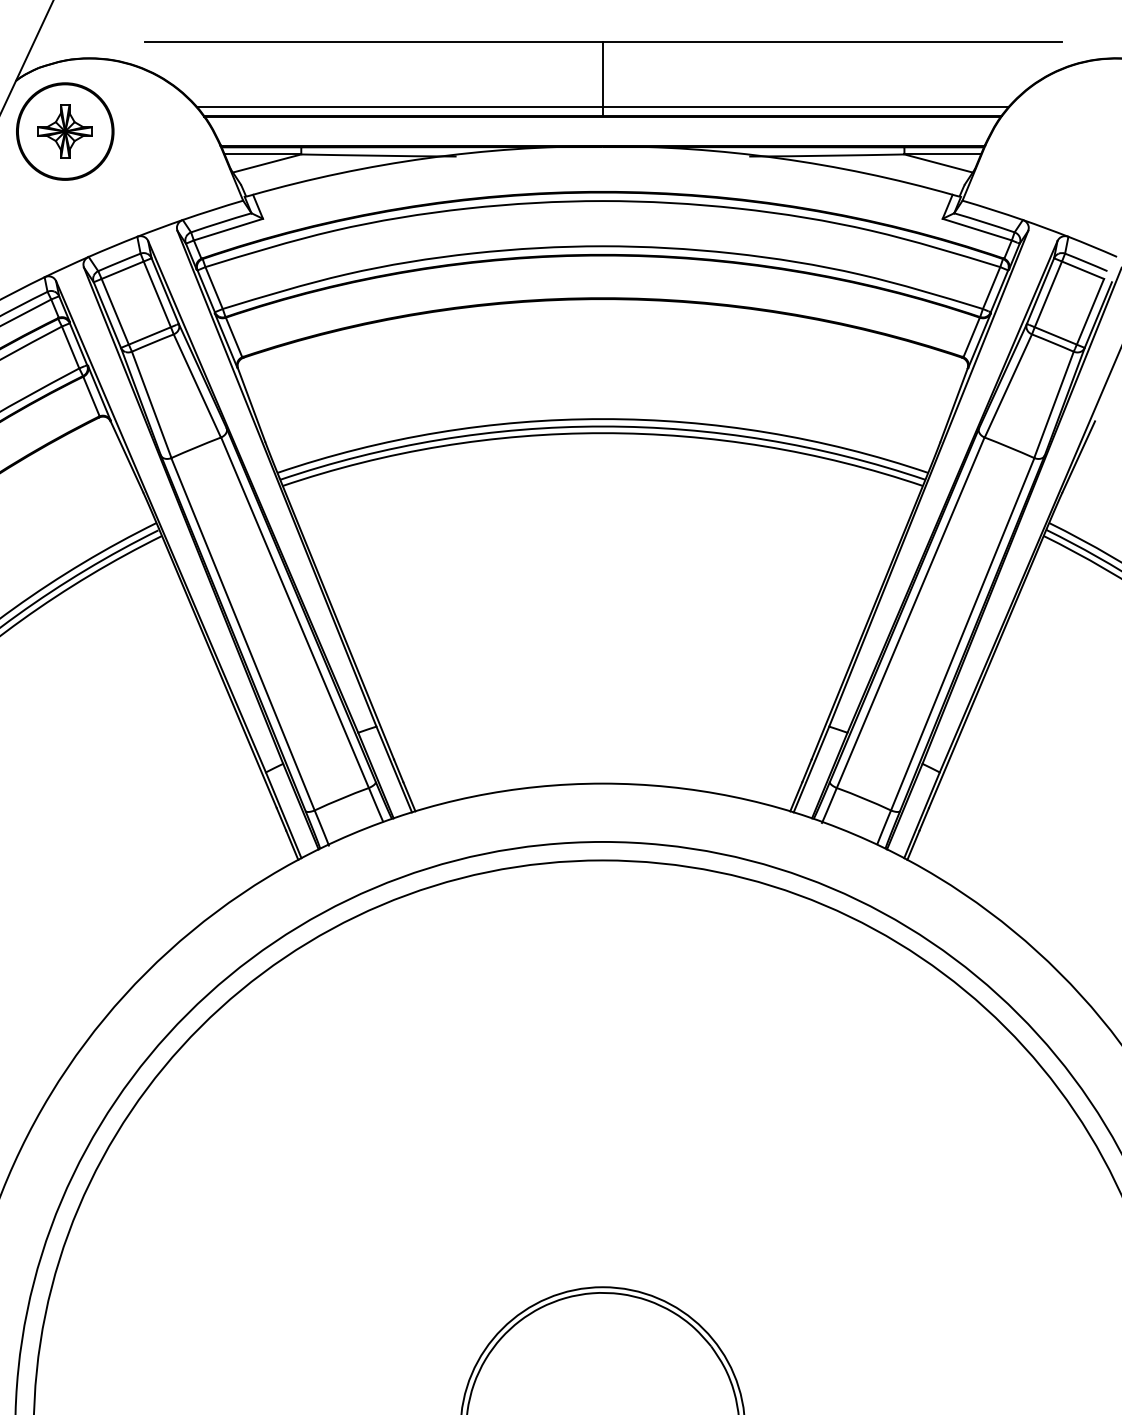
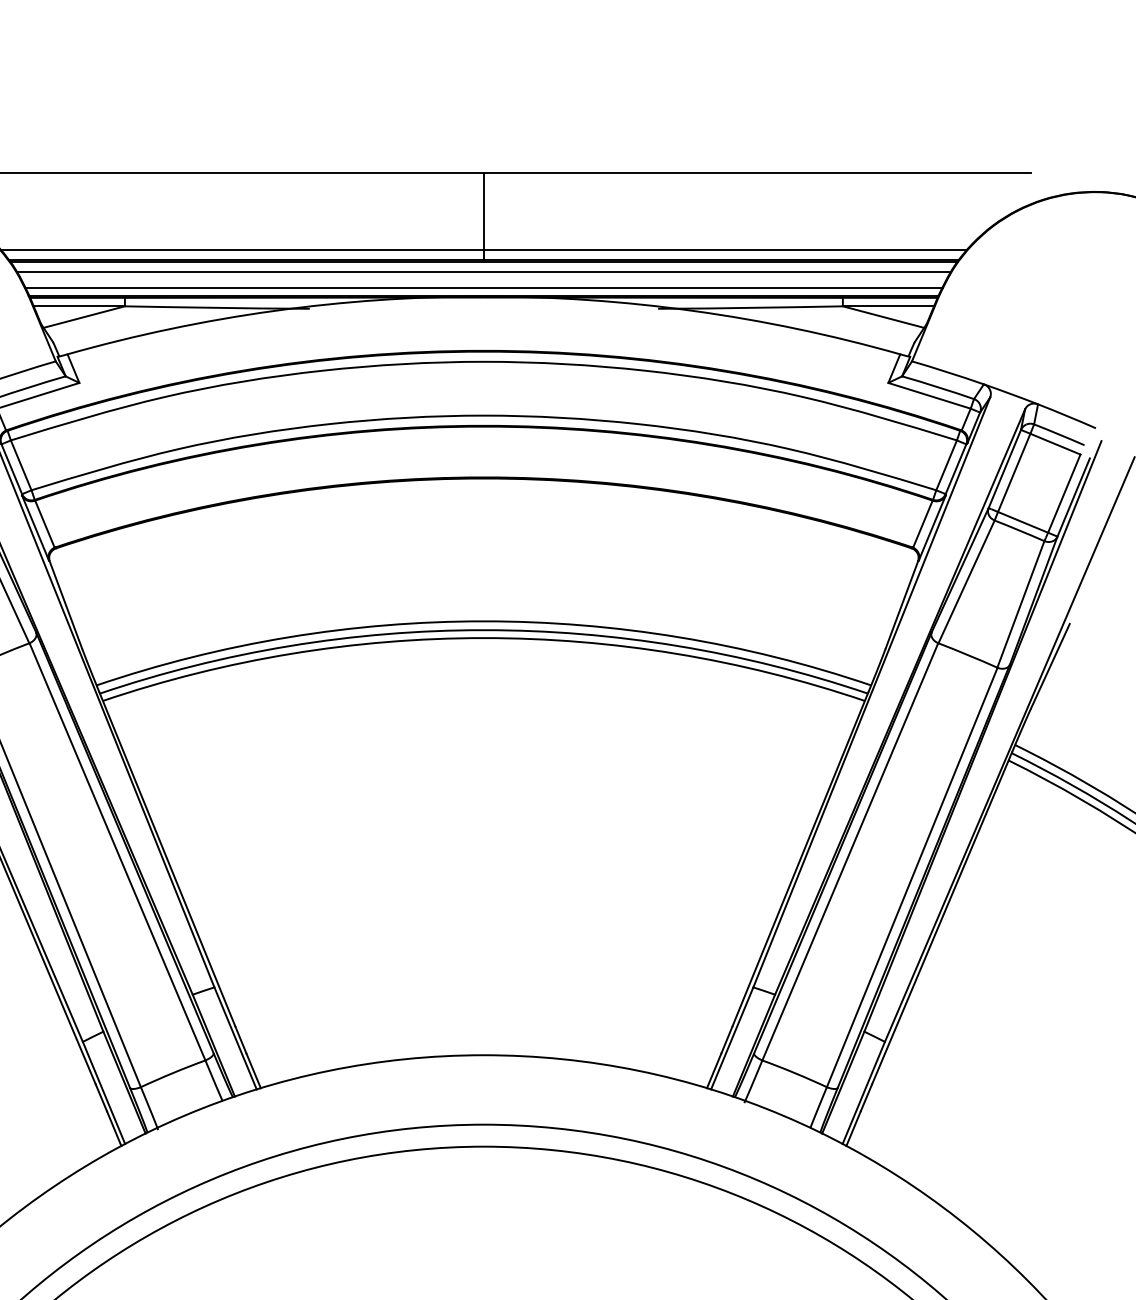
line: (602, 125) -> (483, 271), added
line: (602, 138) -> (483, 287), added

